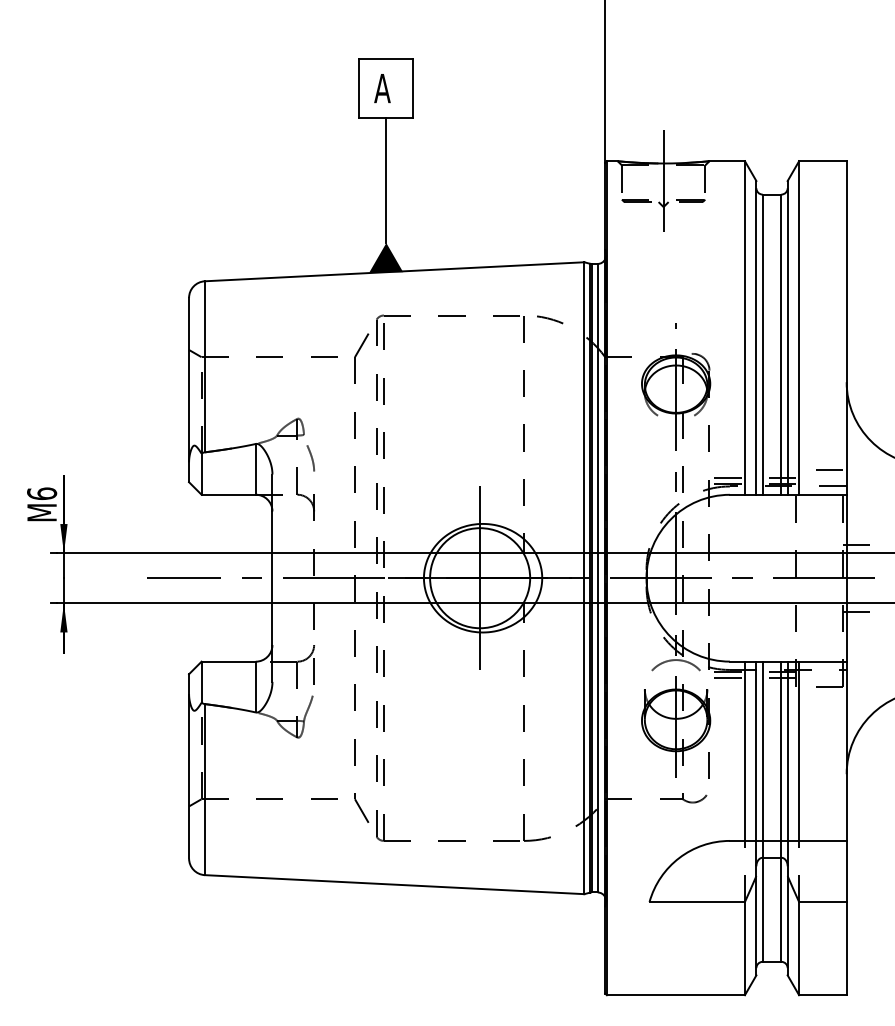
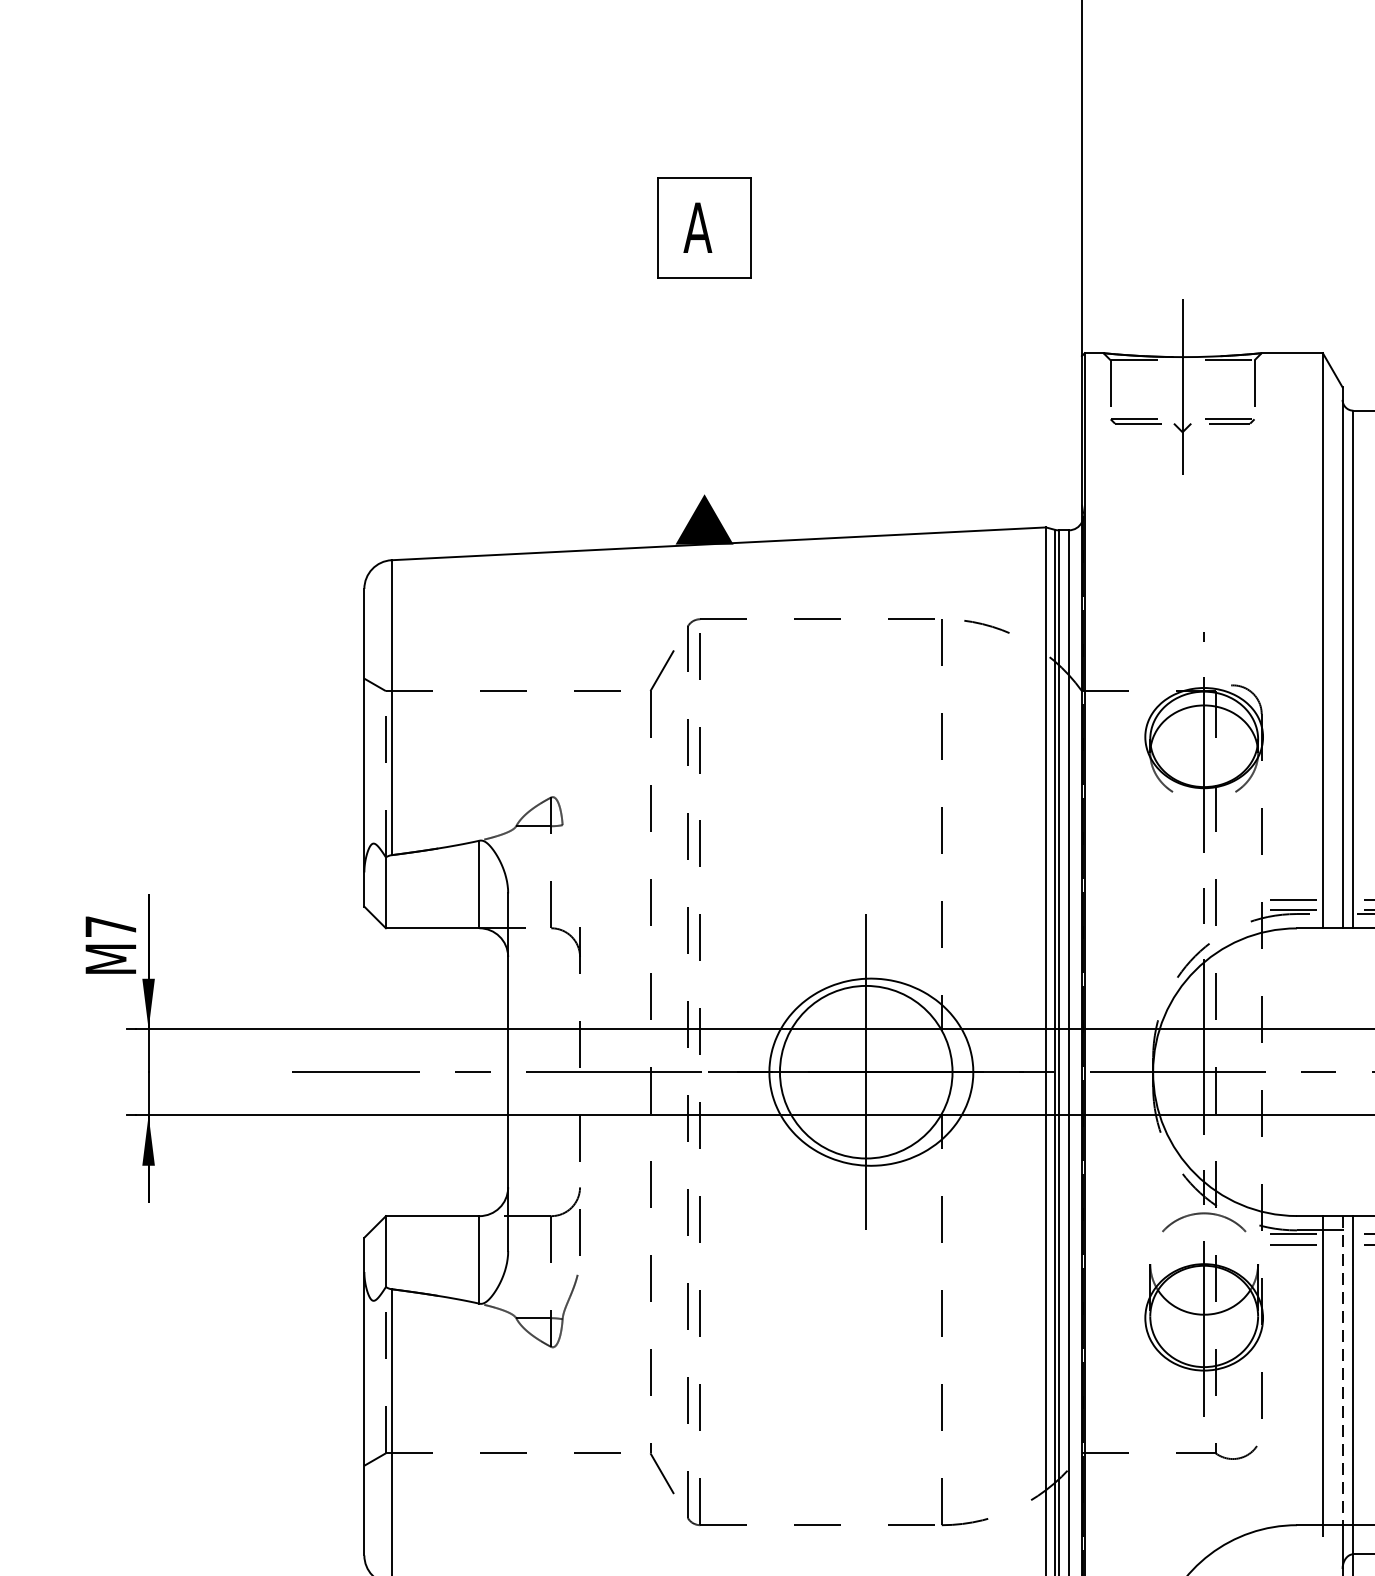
line: (386, 180) -> (704, 386), removed
curve: (311, 458) -> (575, 865), removed
text: (42, 493) -> (111, 926), M6 -> M7
line: (756, 751) -> (1342, 1371), solid -> dashed

